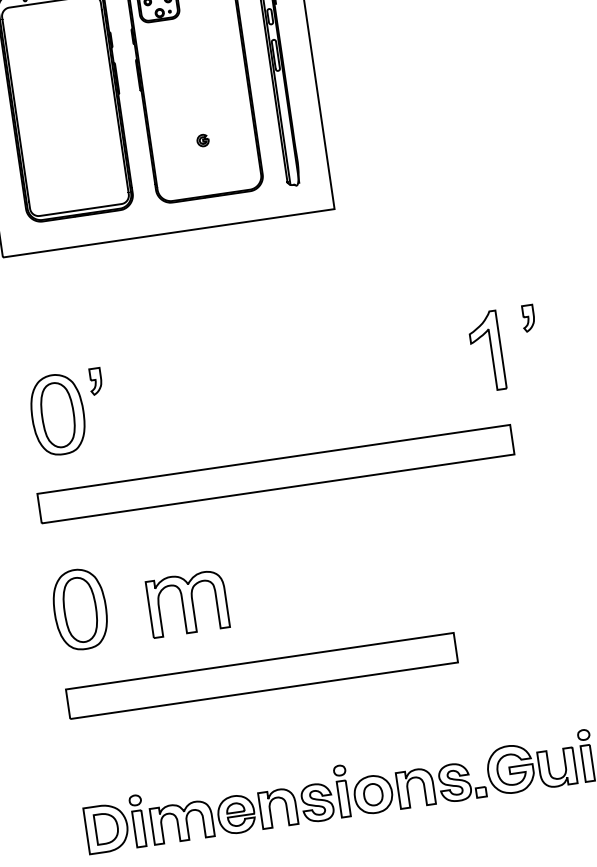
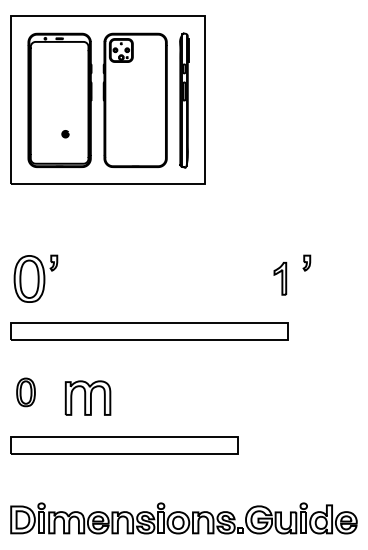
part: (203, 141) -> (65, 134), moved
part: (487, 351) -> (280, 278), size x0.7
part: (79, 609) -> (25, 392), size x0.6

